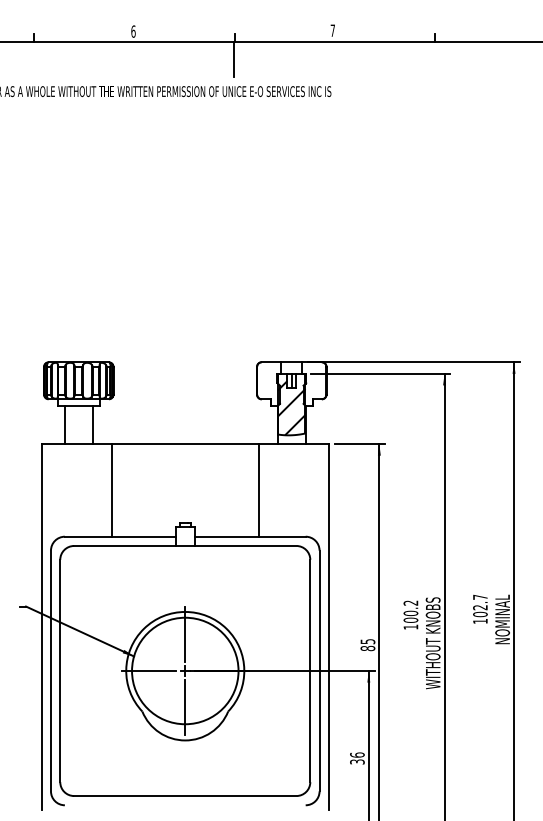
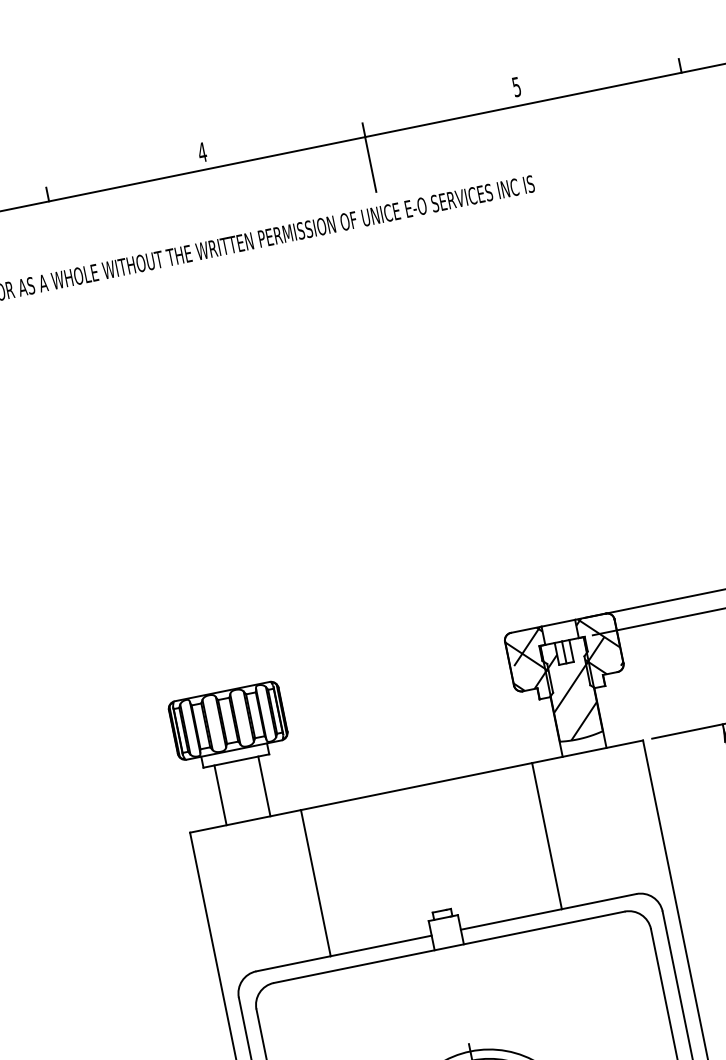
text: (332, 30) -> (516, 86), 7 -> 5
text: (133, 31) -> (202, 152), 6 -> 4
hatch: (269, 380) -> (529, 659), added
hatch: (314, 380) -> (600, 644), added

